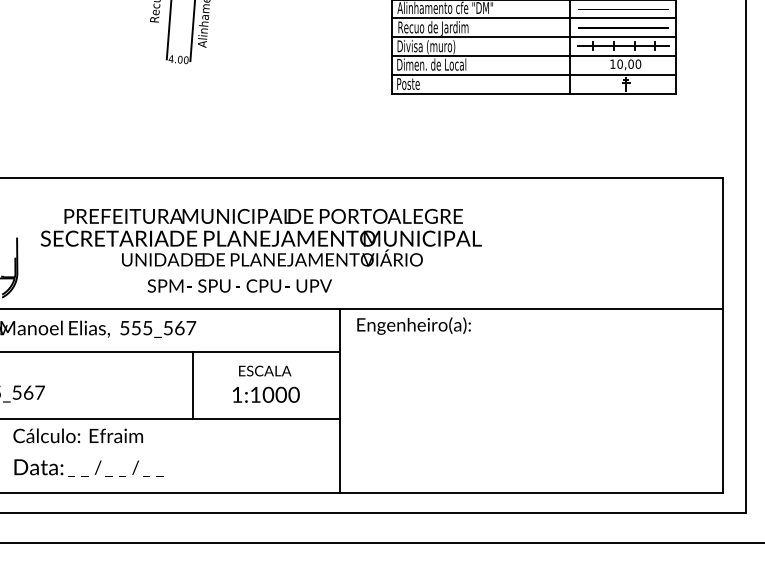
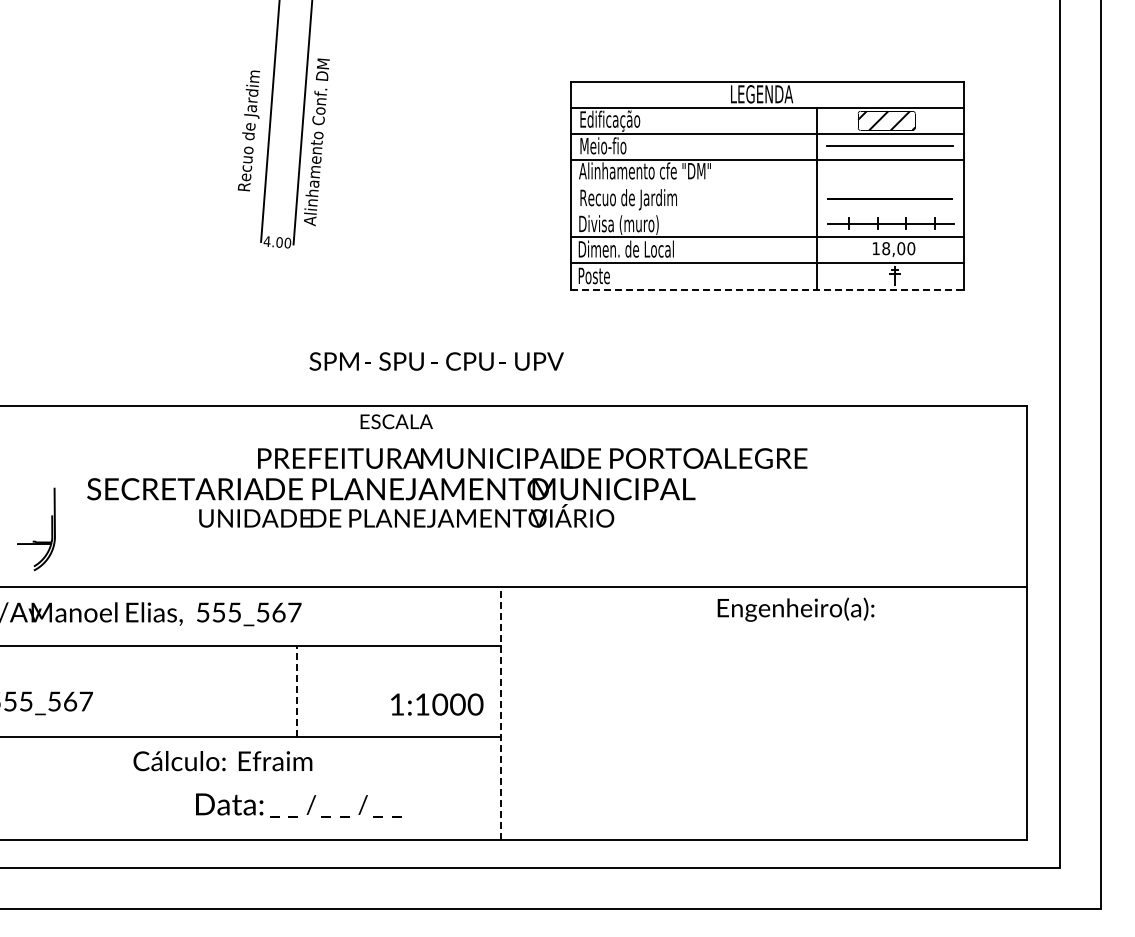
line: (622, 8) -> (889, 172), removed
line: (533, 18) -> (766, 185), removed
line: (533, 37) -> (766, 211), removed
text: (620, 64) -> (886, 248), 10,00 -> 18,00
line: (534, 93) -> (767, 289), solid -> dashed
text: (263, 216) -> (532, 458), moved
text: (239, 286) -> (436, 361), moved
text: (413, 325) -> (795, 609), moved
text: (265, 370) -> (396, 421), moved
line: (192, 385) -> (296, 691), solid -> dashed
text: (266, 394) -> (437, 704), moved
line: (340, 401) -> (500, 713), solid -> dashed
text: (77, 436) -> (222, 761), moved
text: (88, 468) -> (298, 805), moved

